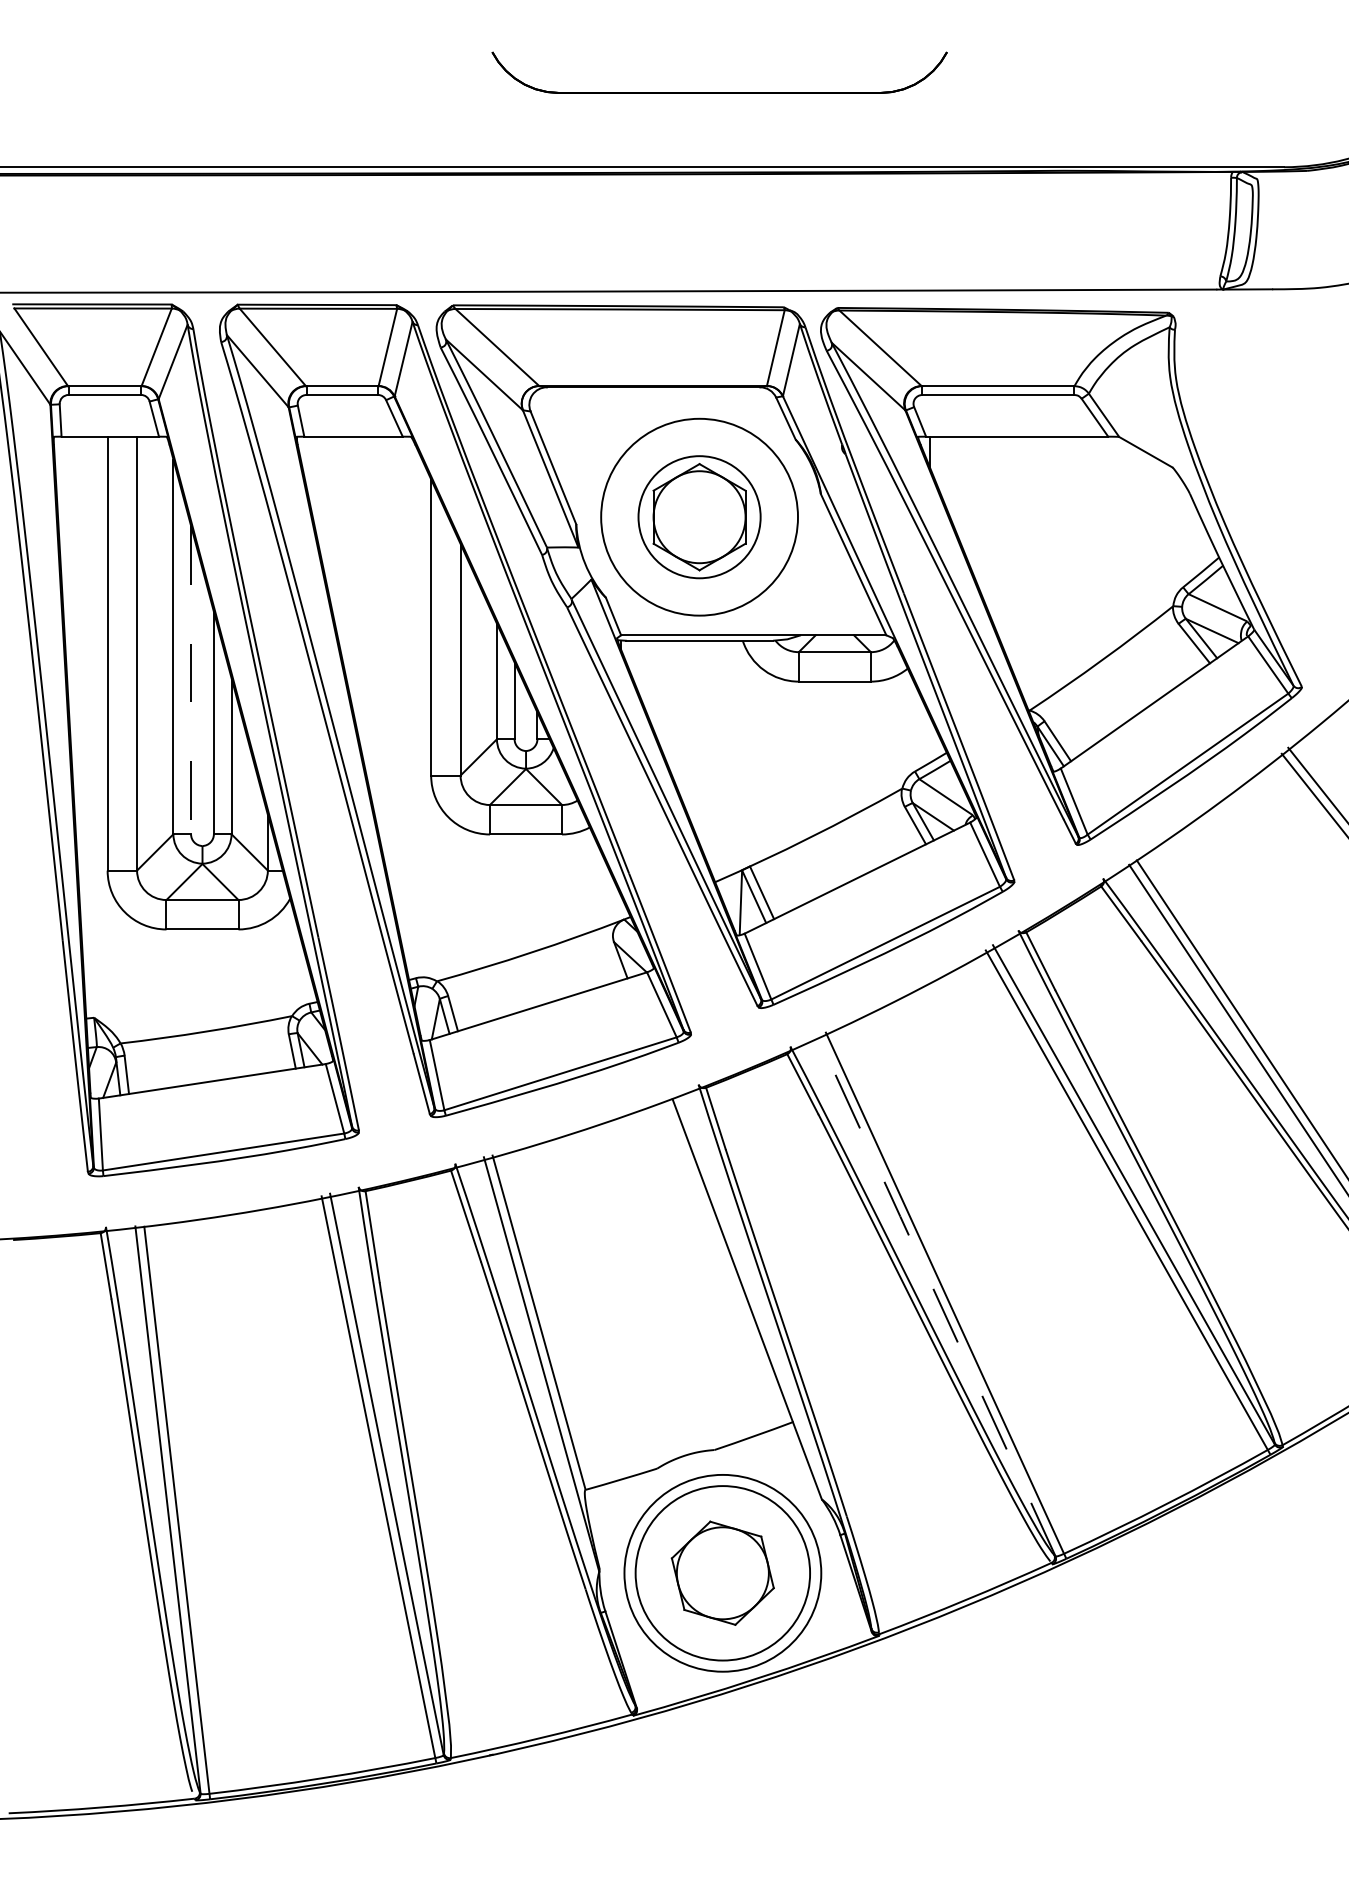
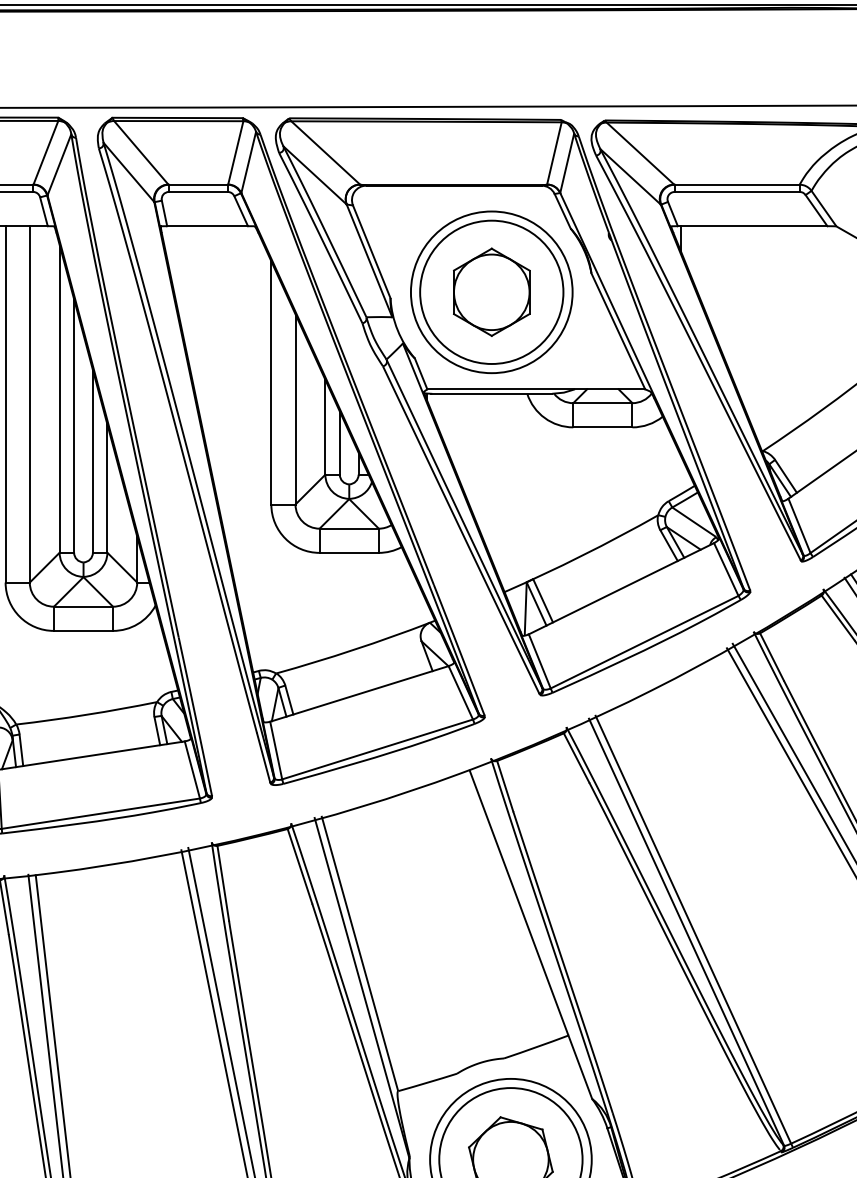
circle: (699, 516) -> (491, 291), size x1.43
line: (191, 680) -> (74, 426), dashed -> solid
line: (936, 1294) -> (686, 930), dashed -> solid

